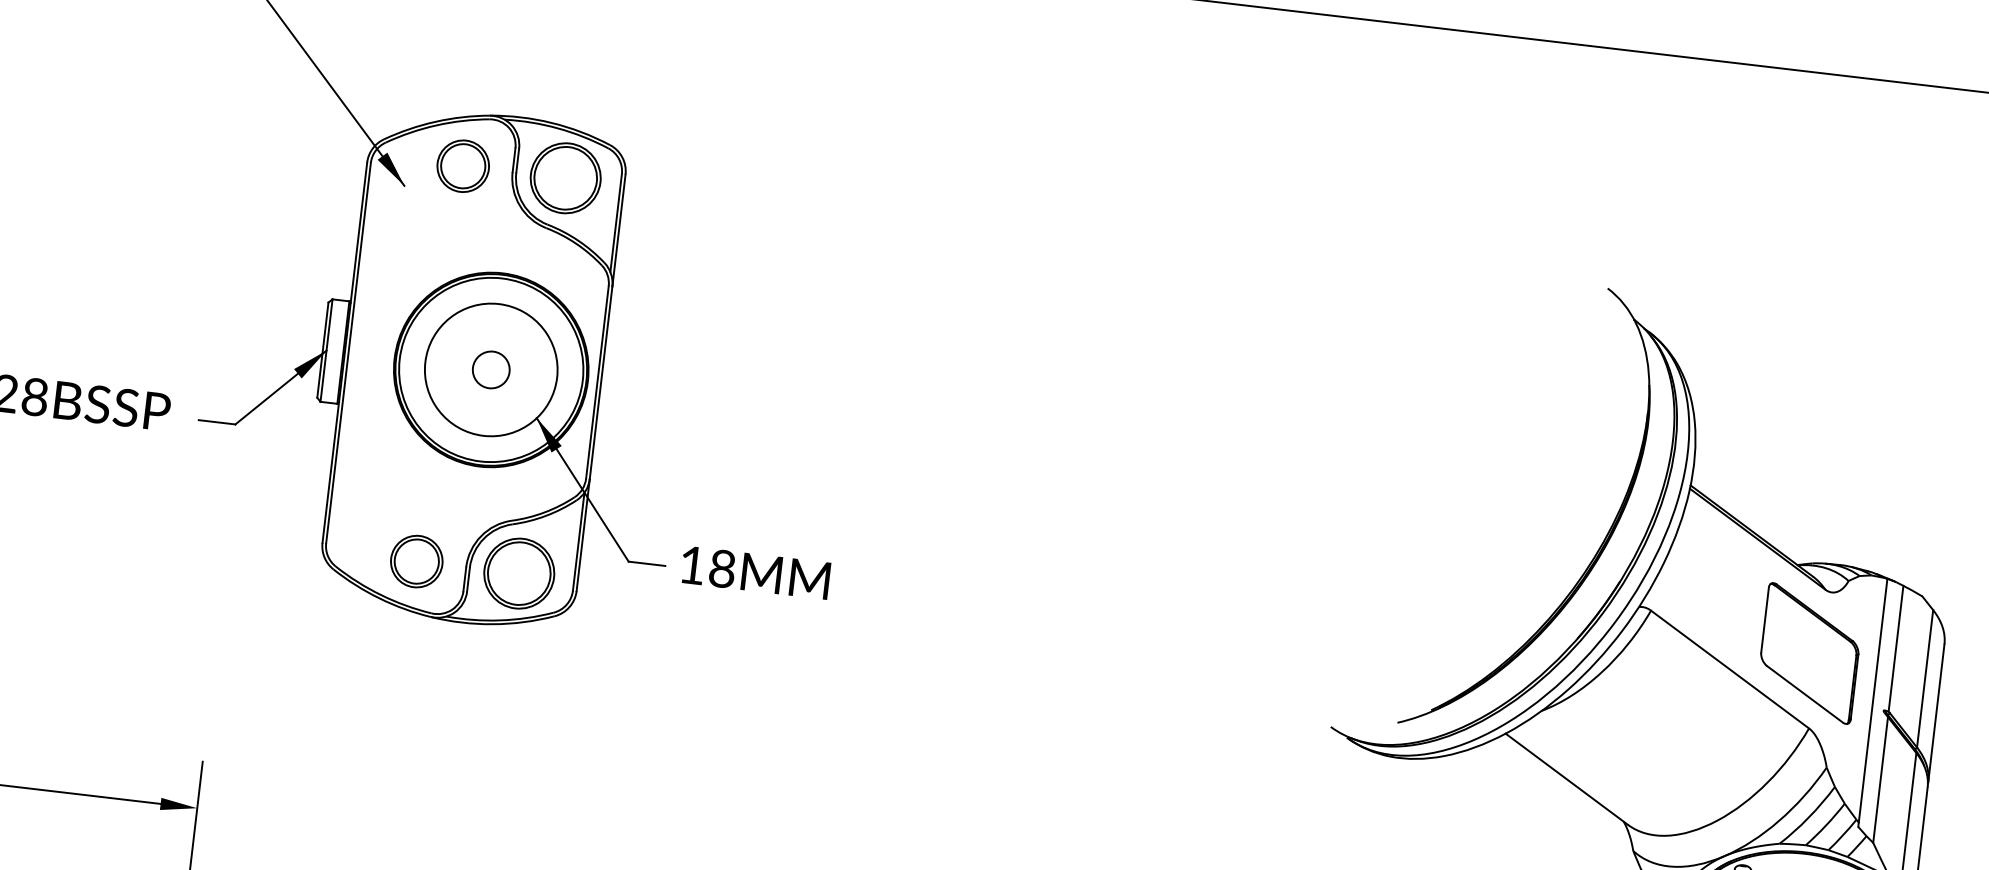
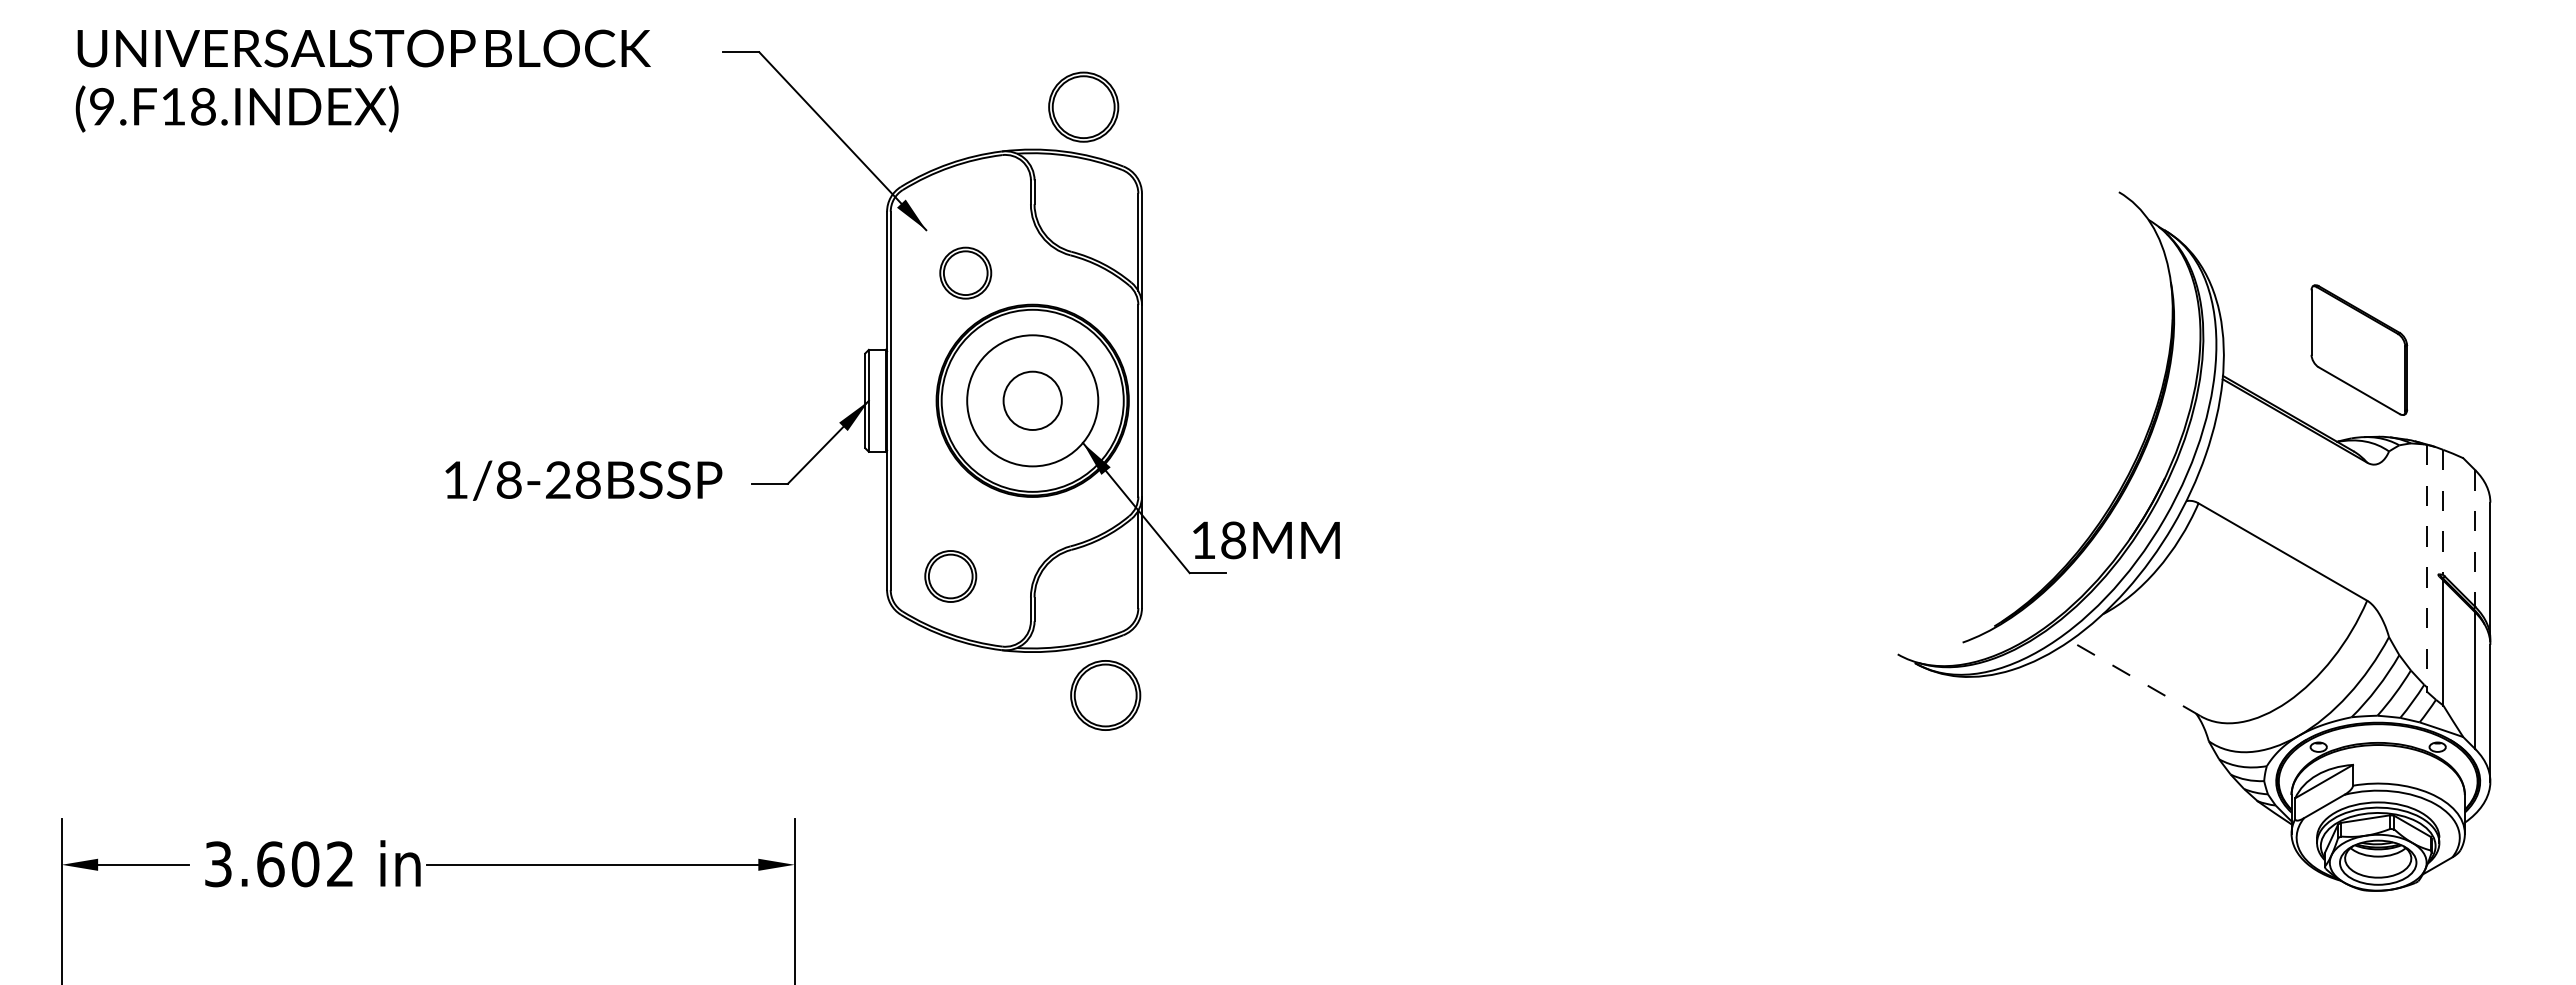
part: (463, 165) -> (965, 272), moved
part: (565, 177) -> (1083, 106), moved
circle: (491, 369) -> (1032, 400), size x1.6
part: (416, 561) -> (950, 576), moved
text: (755, 572) -> (1266, 540), moved
part: (519, 573) -> (1105, 695), moved
line: (1896, 648) -> (2443, 512), solid -> dashed
part: (1810, 652) -> (2359, 349), moved
line: (1925, 679) -> (2475, 539), solid -> dashed
line: (1872, 701) -> (2426, 566), solid -> dashed
line: (1565, 779) -> (2134, 678), solid -> dashed

